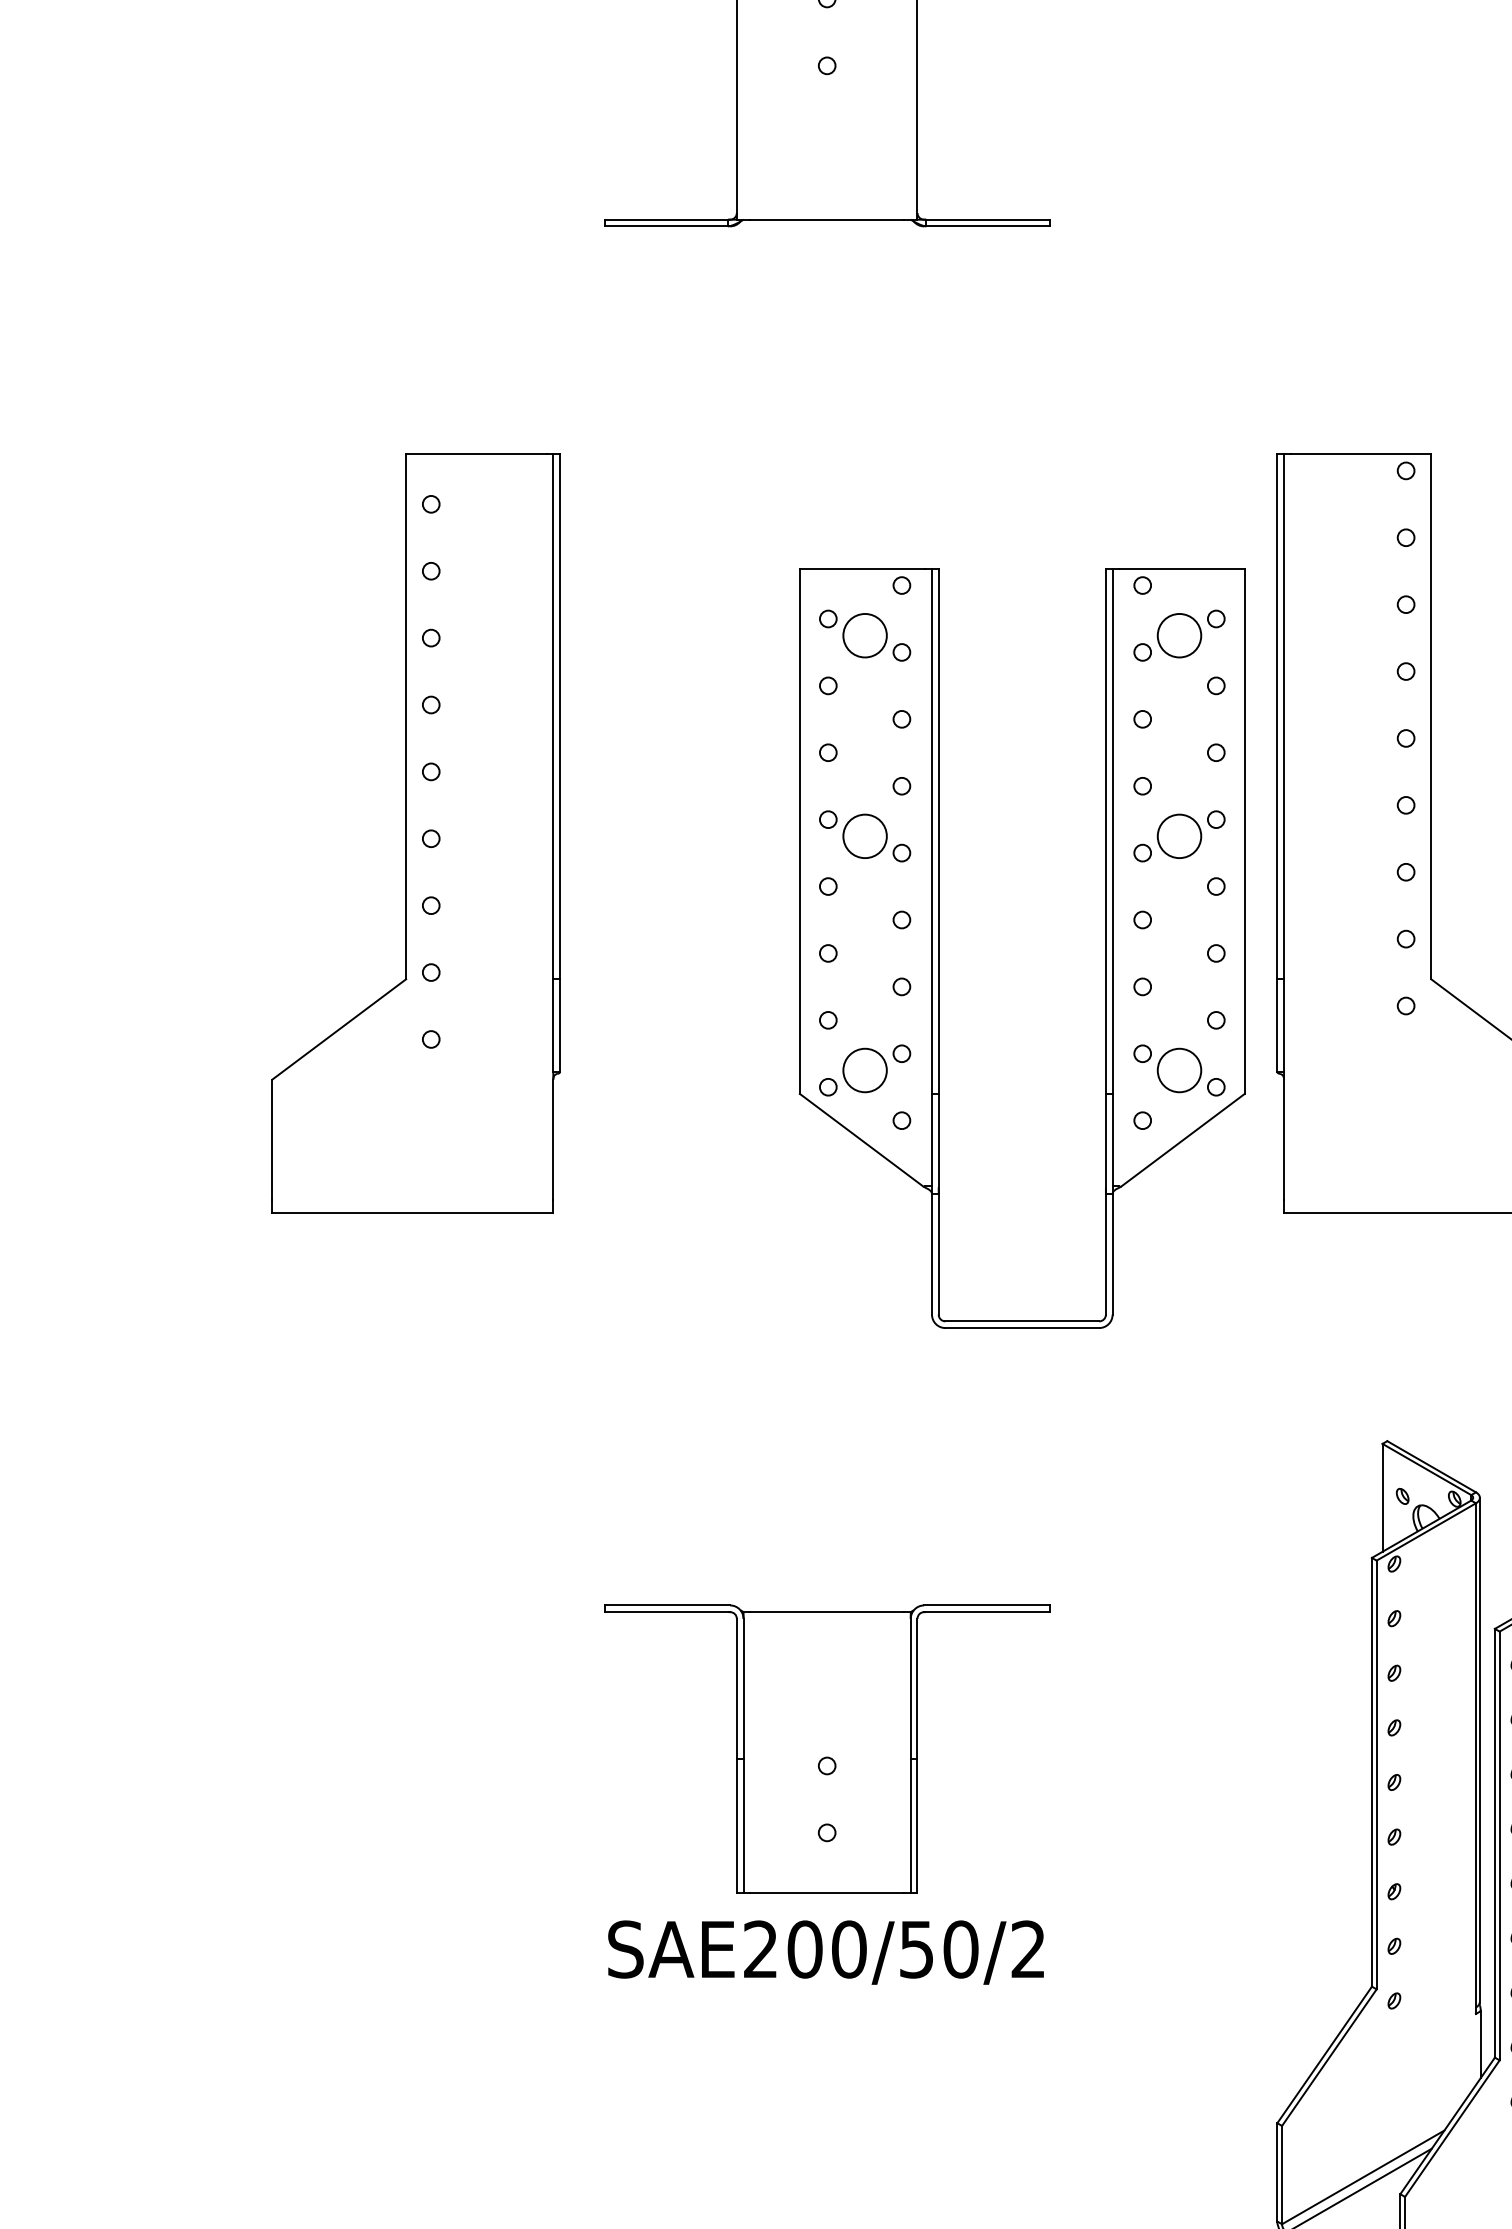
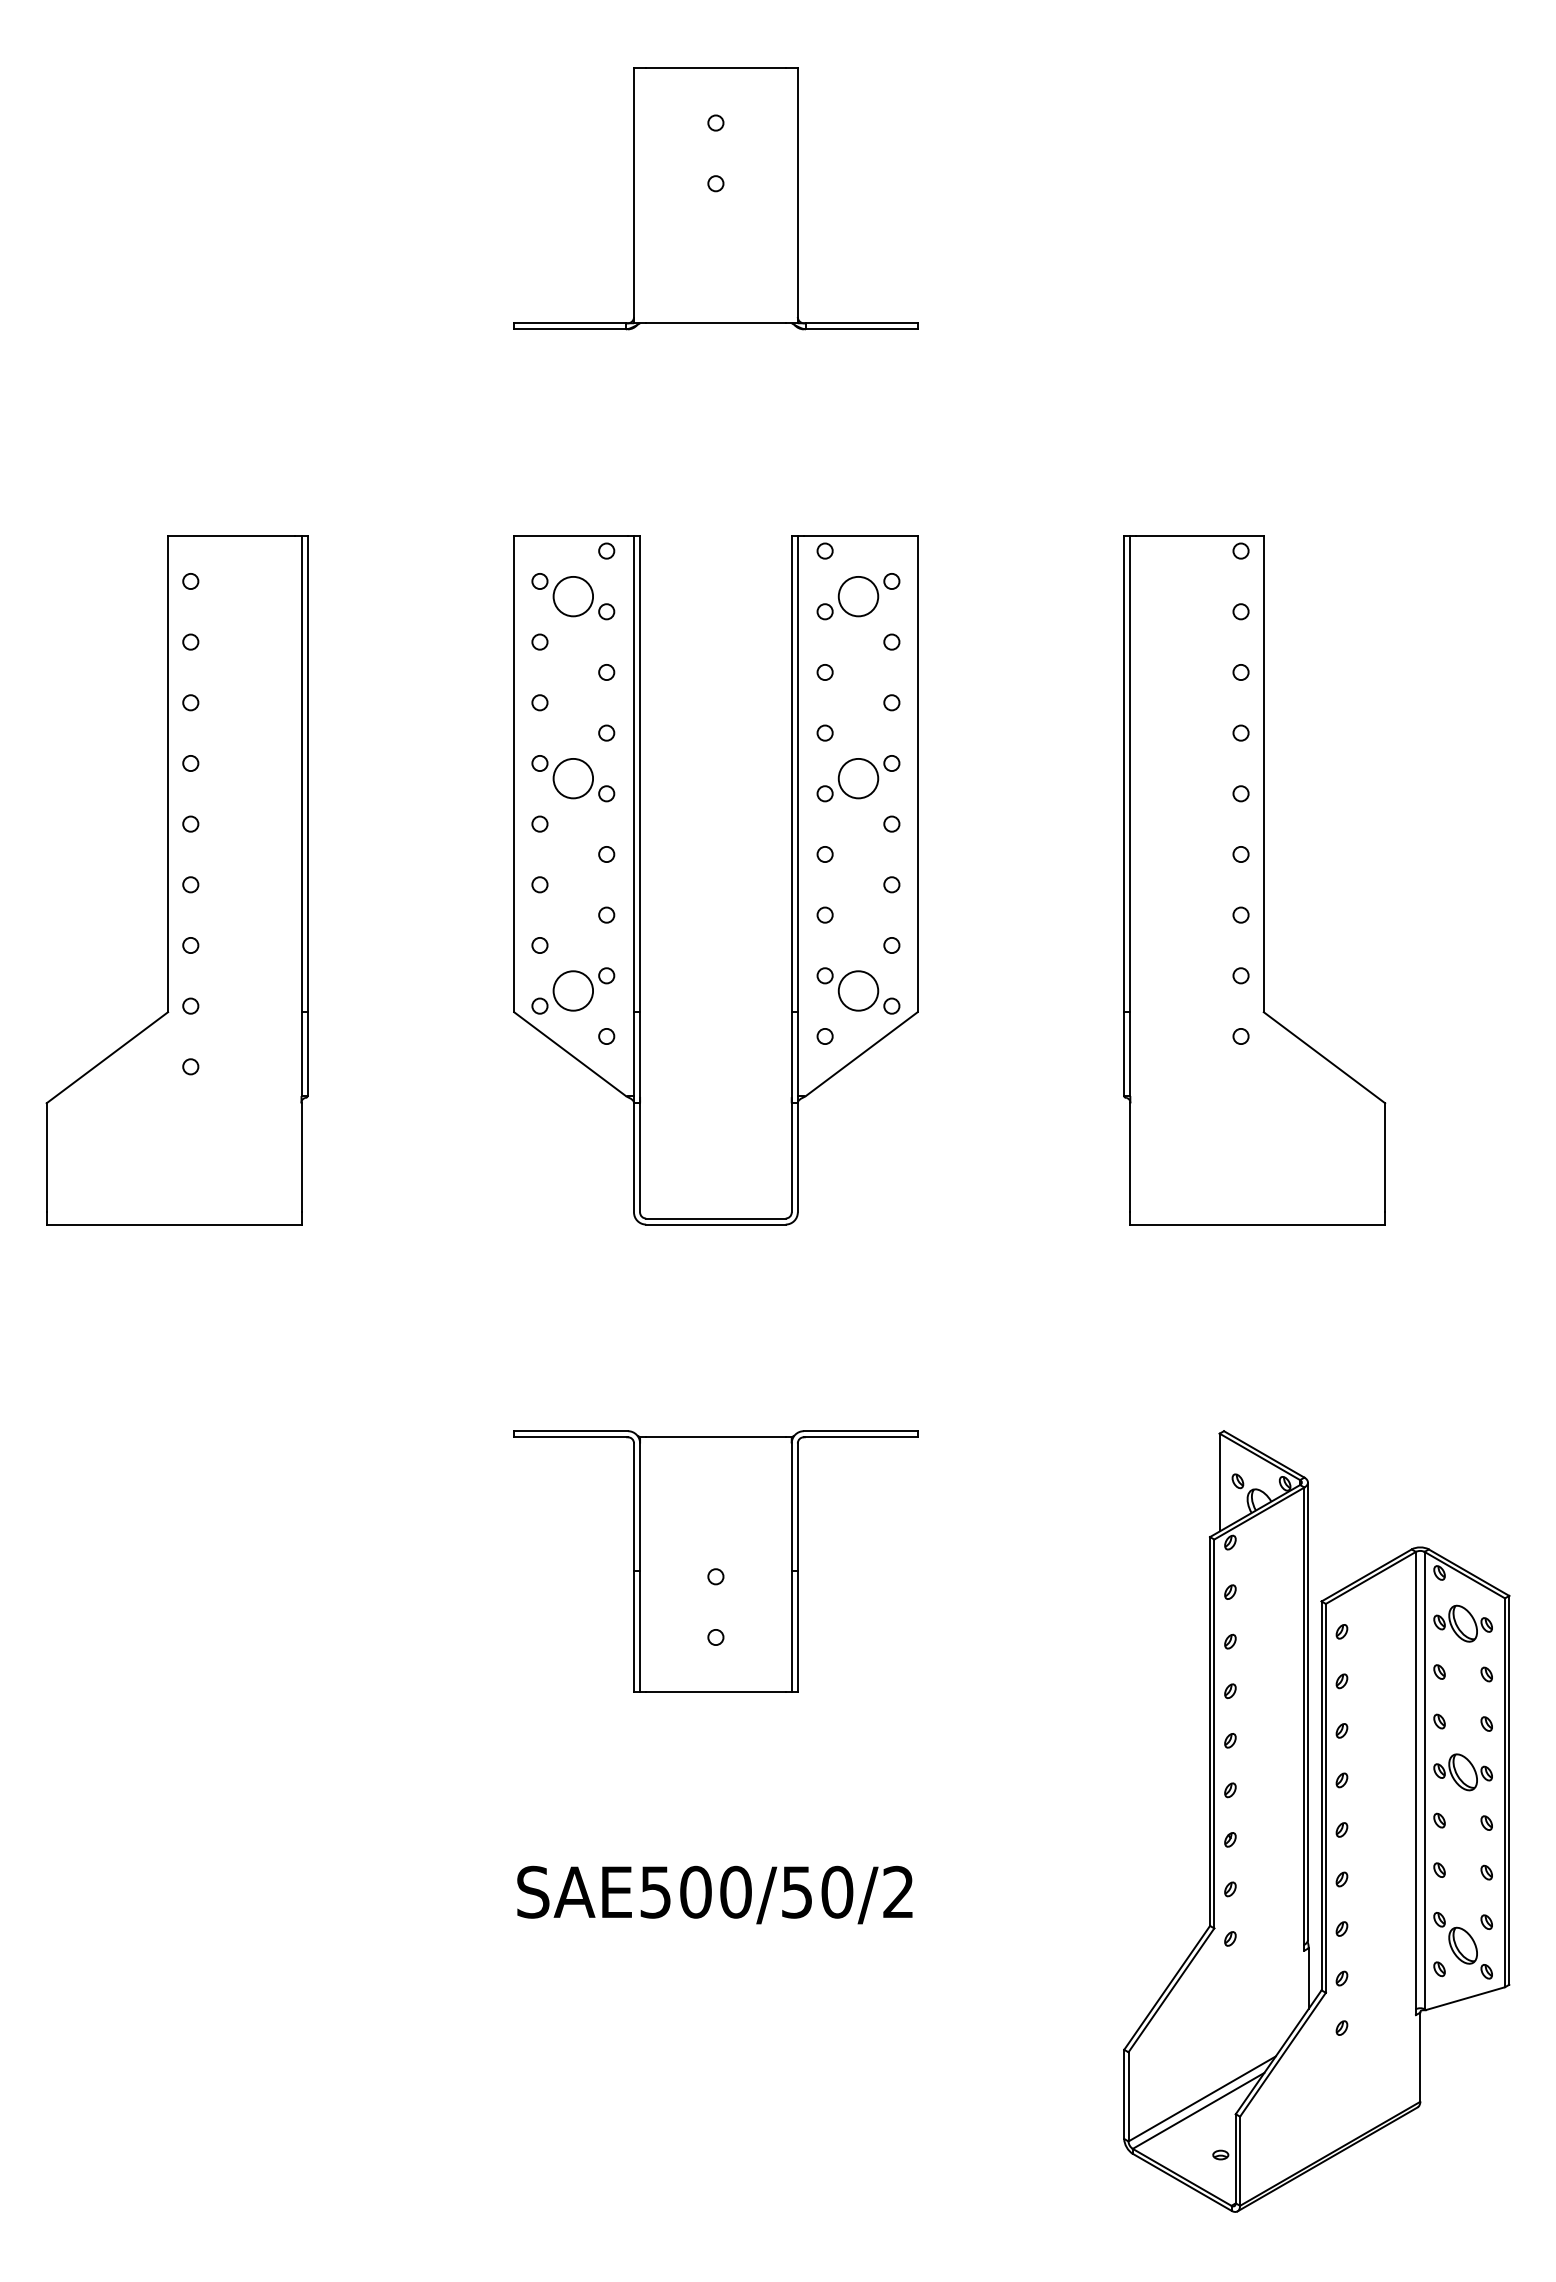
part: (415, 834) -> (176, 880), moved
part: (939, 948) -> (640, 880), moved
part: (826, 1749) -> (715, 1561), moved
text: (760, 1948) -> (655, 1891), SAE200/50/2 -> SAE500/50/2

